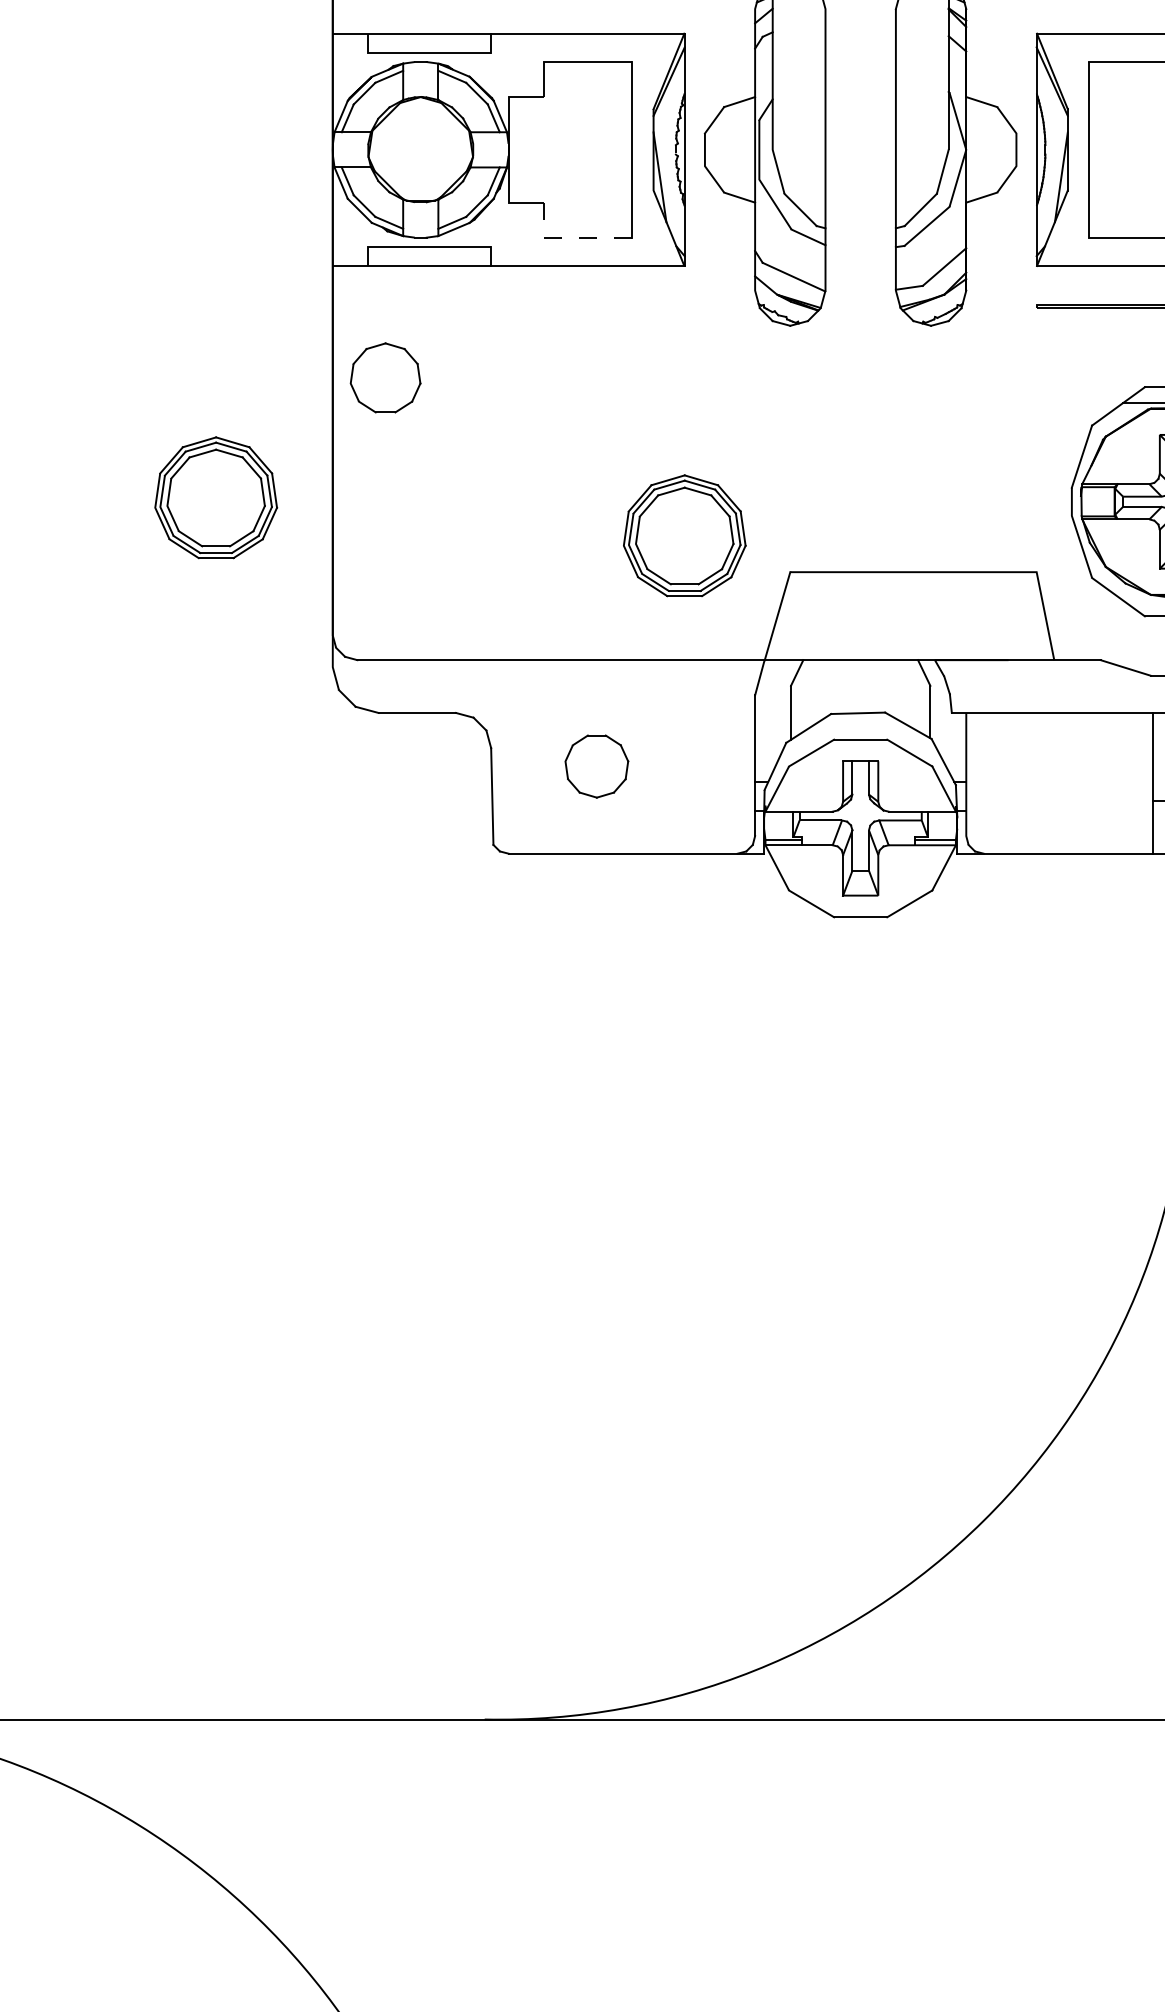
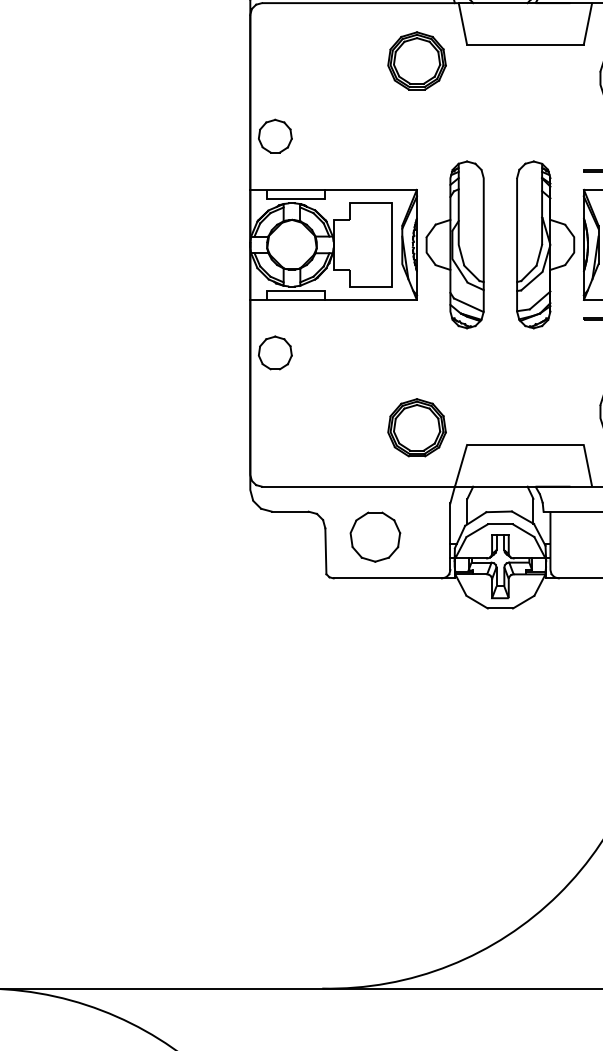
line: (569, 237) -> (362, 286), dashed -> solid
part: (214, 497) -> (194, 409), removed
part: (597, 765) -> (375, 536), size x1.67

